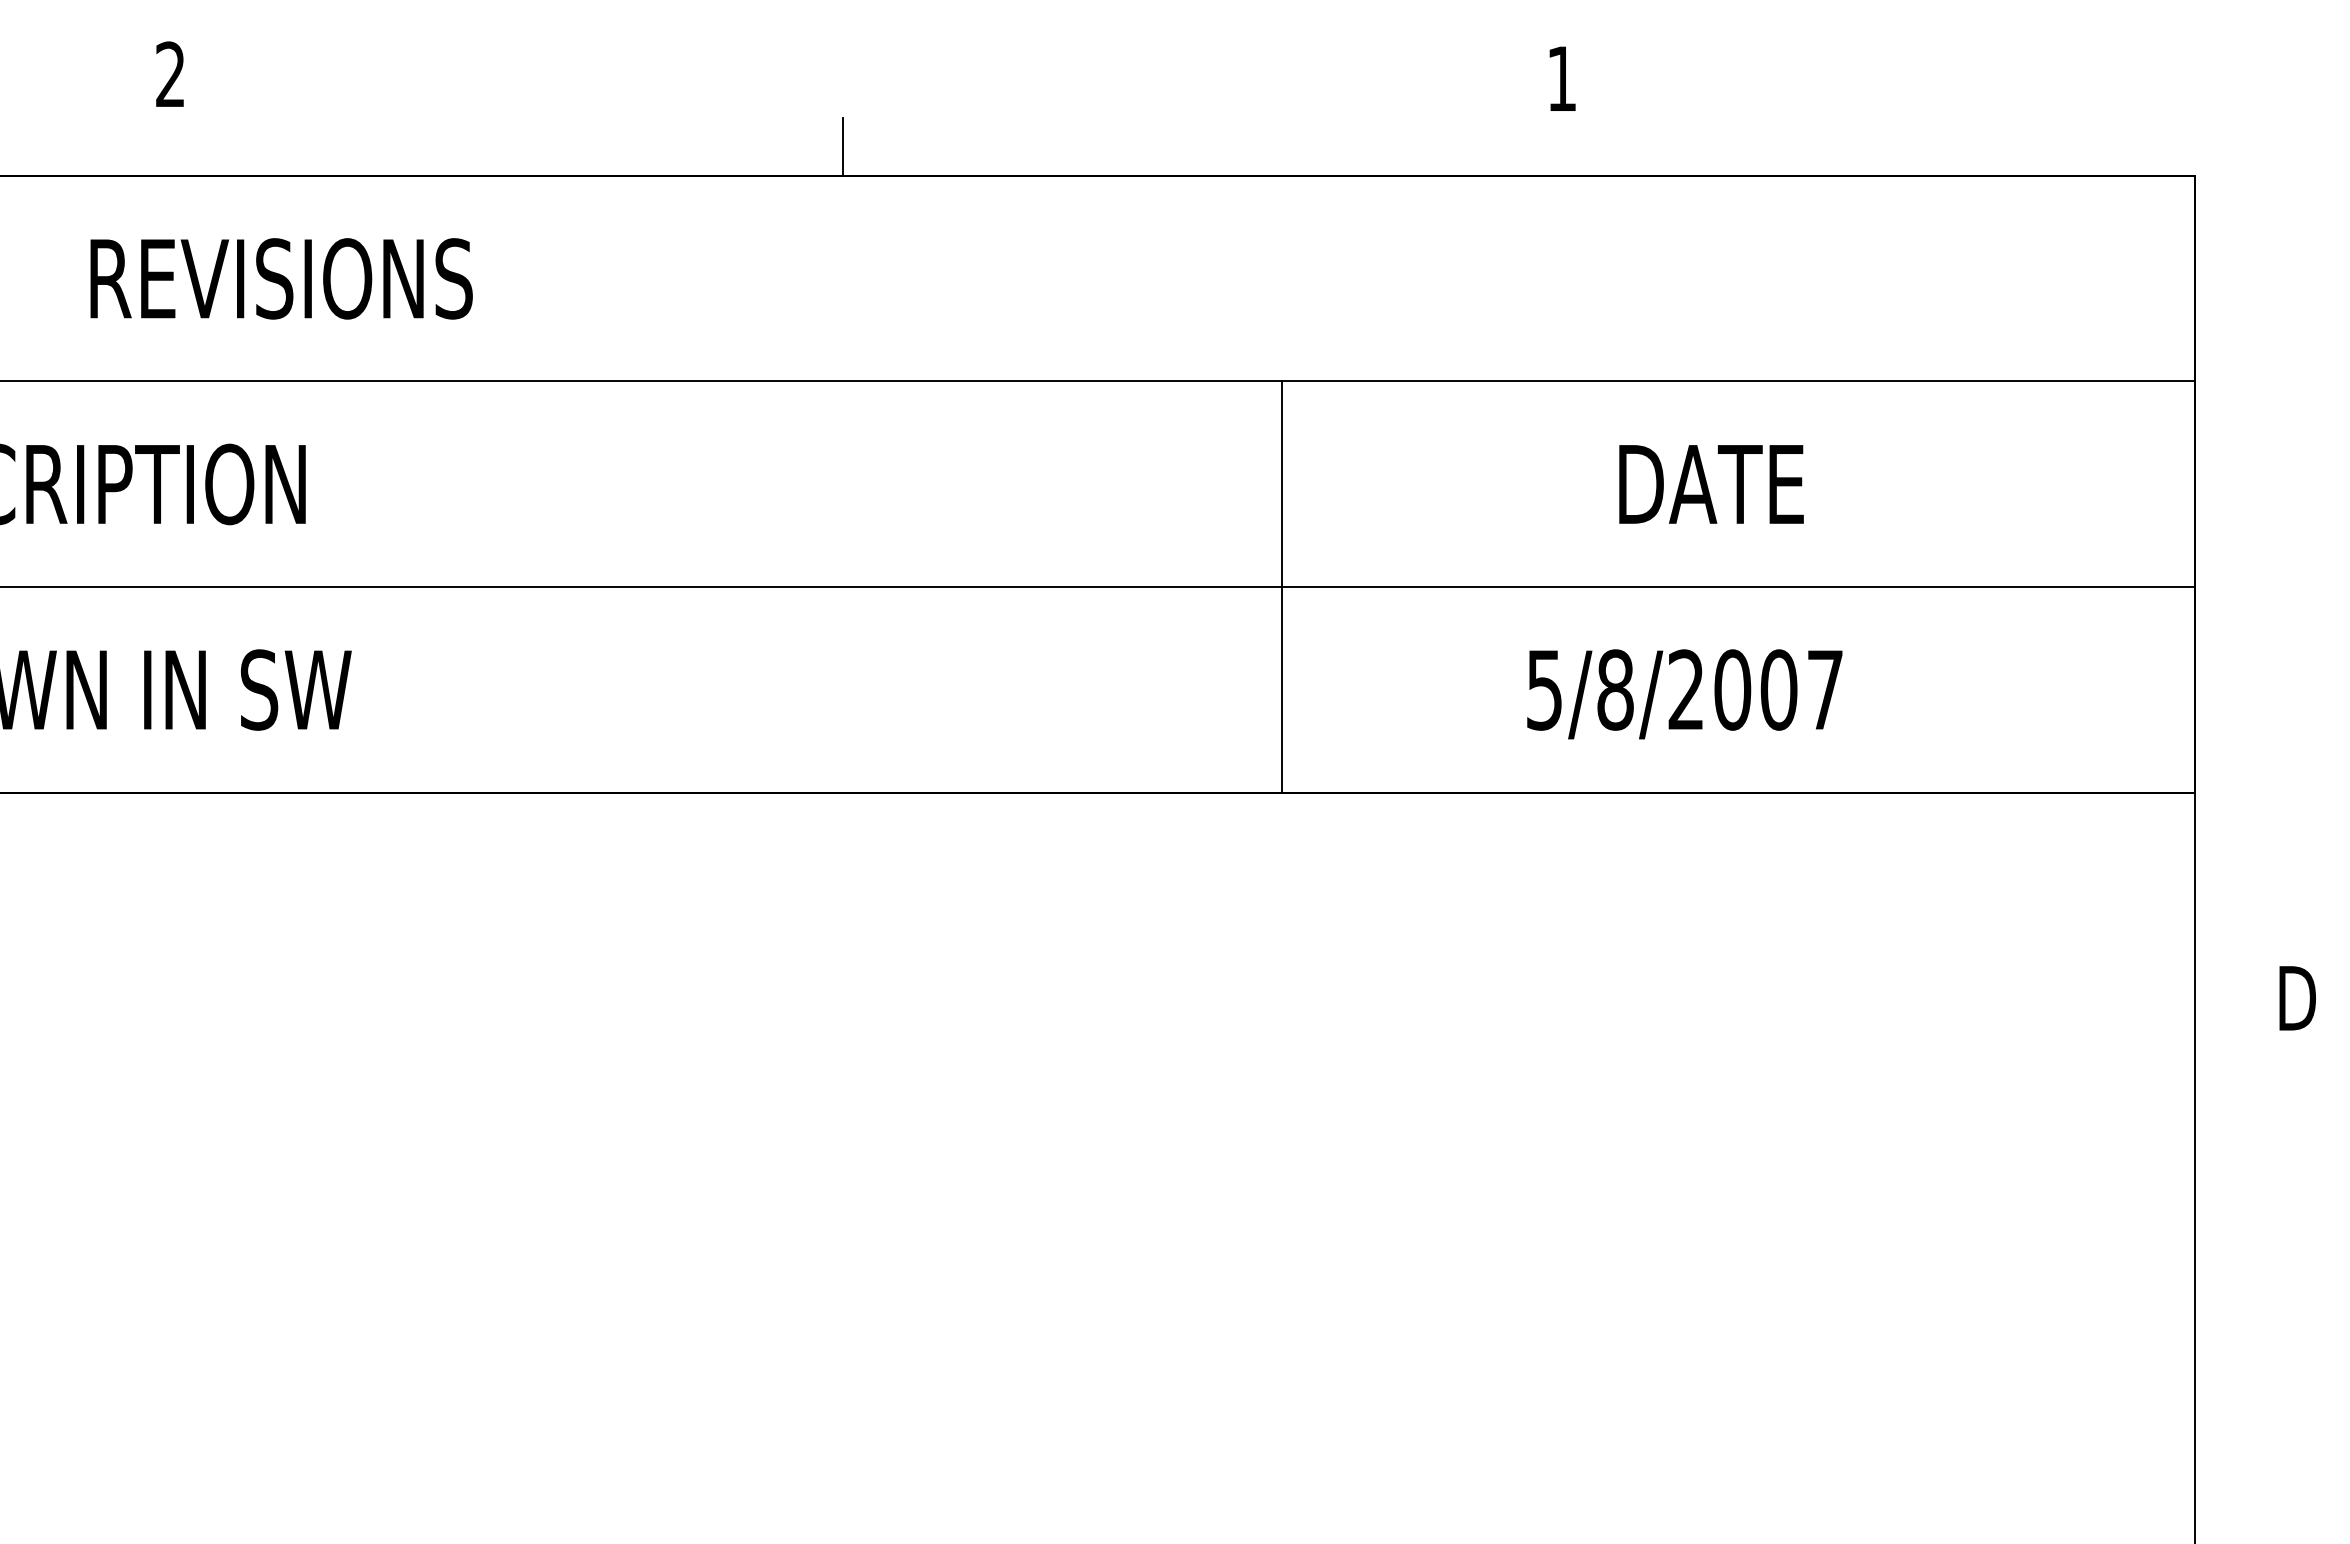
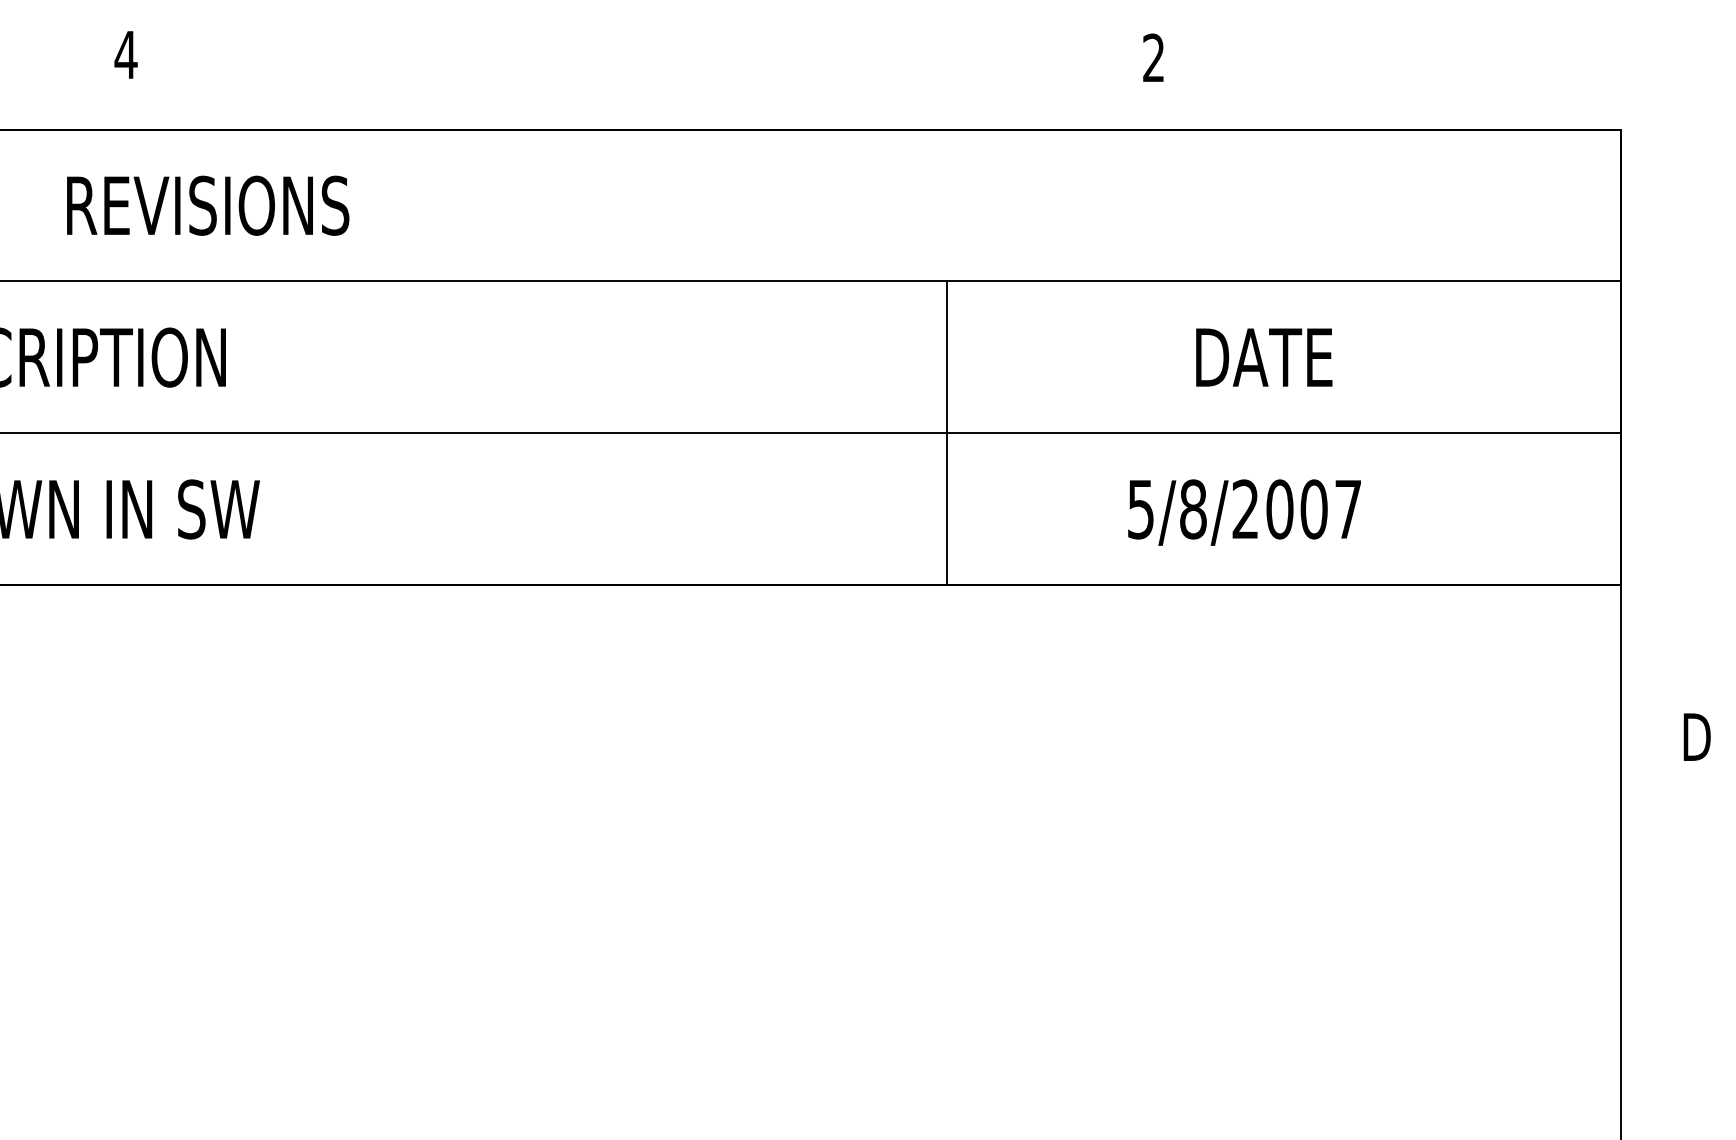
text: (170, 73) -> (126, 54), 2 -> 4
text: (1561, 77) -> (1153, 57), 1 -> 2
line: (842, 146) -> (622, 108), removed

